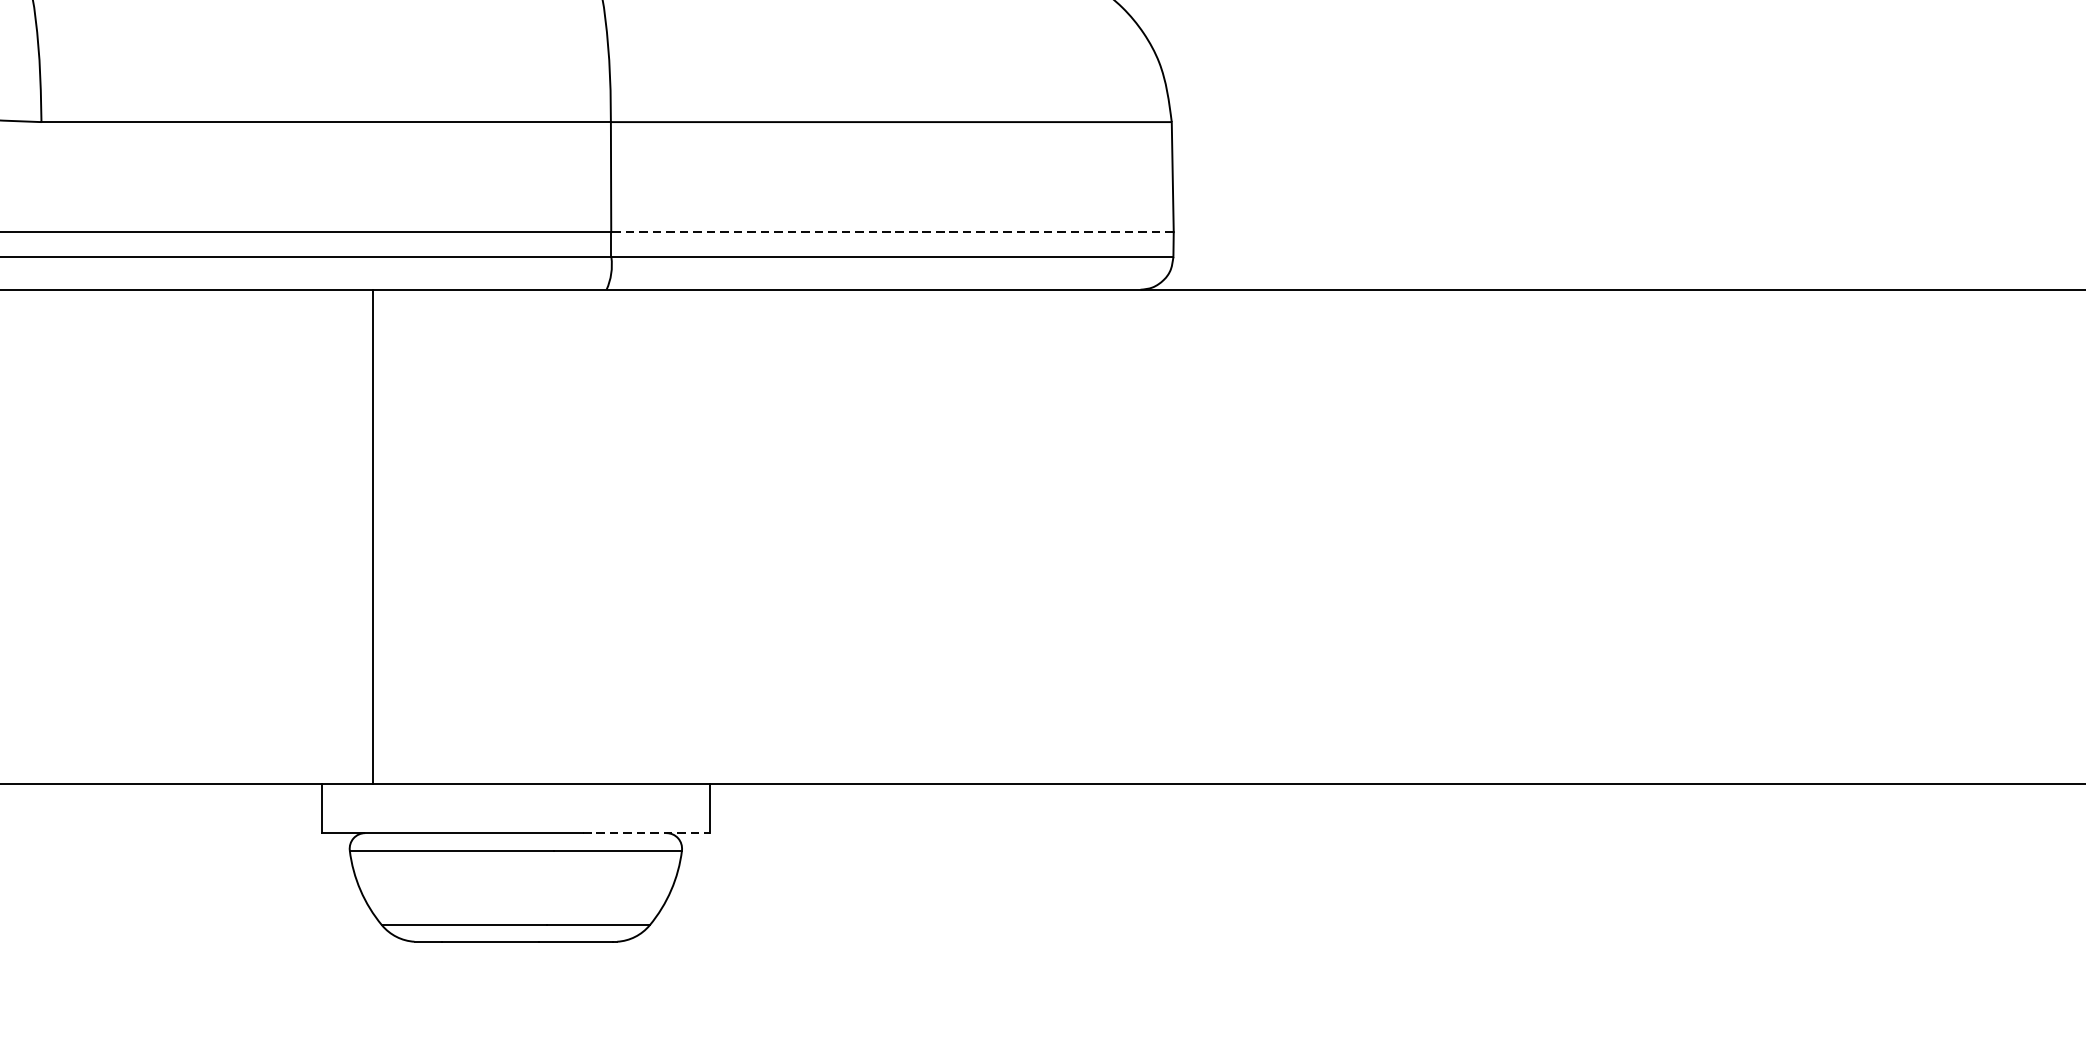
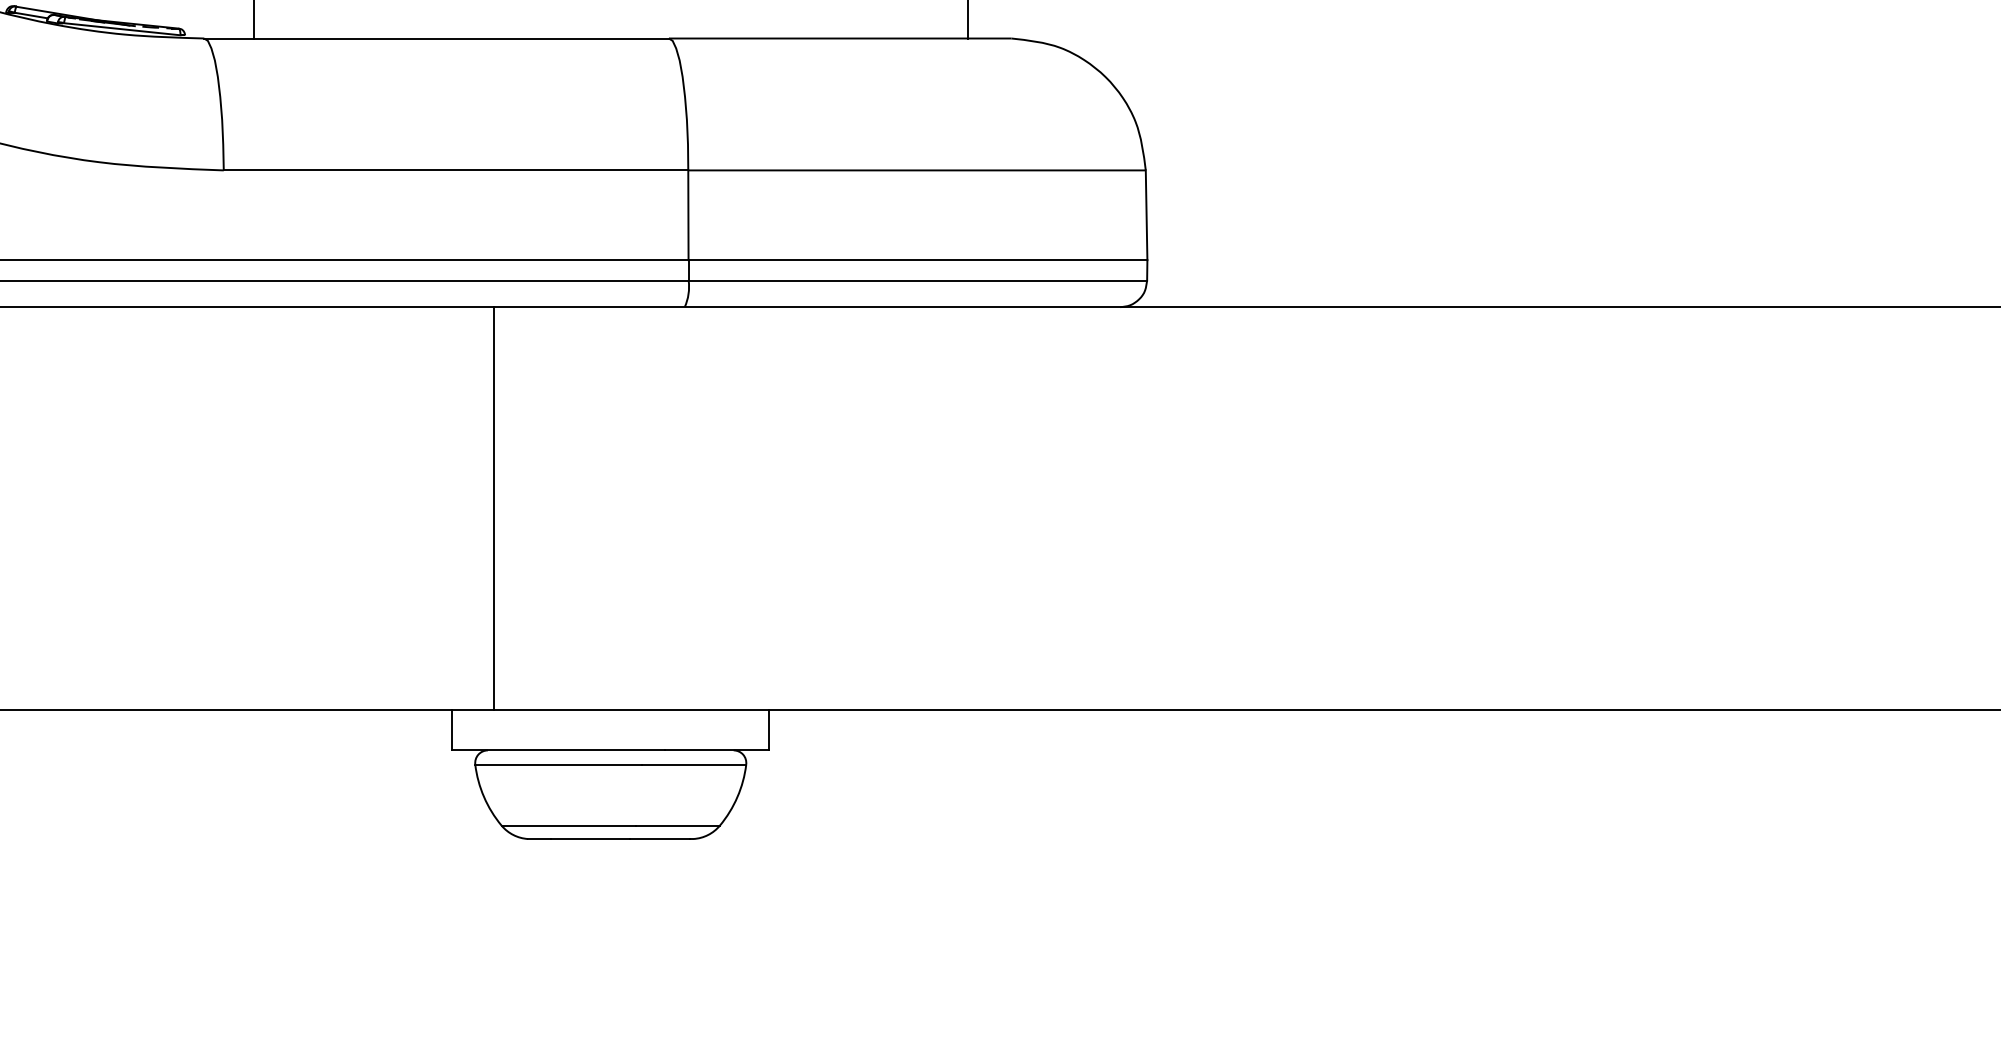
line: (891, 232) -> (917, 260), dashed -> solid
line: (646, 833) -> (717, 750), dashed -> solid

